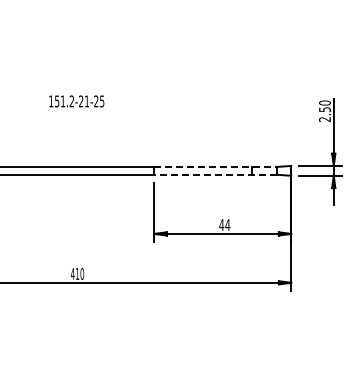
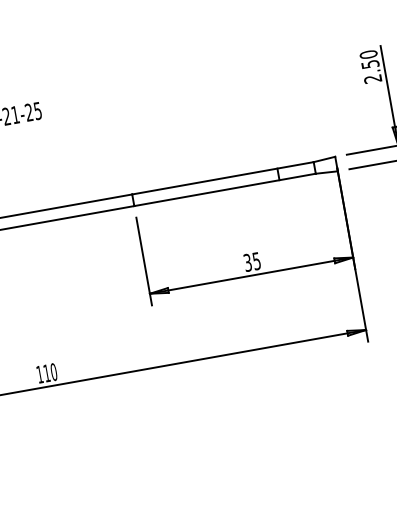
line: (215, 166) -> (223, 177), dashed -> solid
line: (214, 174) -> (223, 189), dashed -> solid
text: (224, 225) -> (252, 262), 44 -> 35
text: (72, 273) -> (39, 373), 410 -> 110

